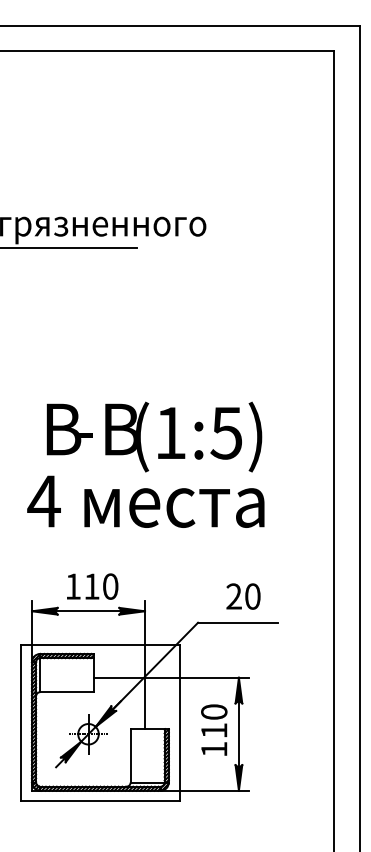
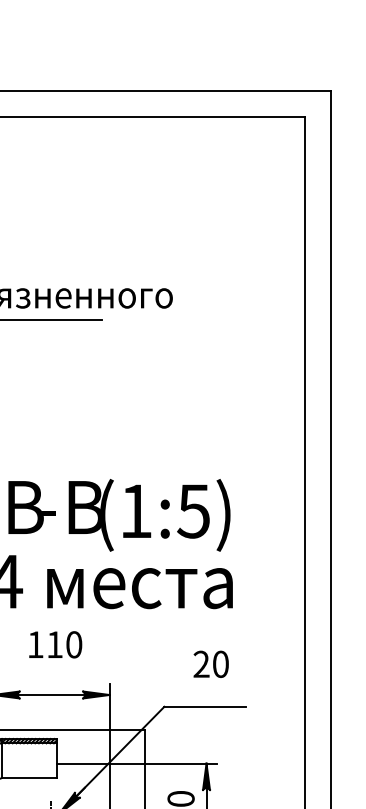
text: (92, 586) -> (55, 644), moved
text: (243, 596) -> (211, 664), moved

